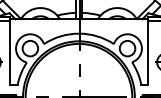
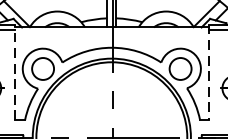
line: (10, 51) -> (14, 73), solid -> dashed
line: (147, 51) -> (208, 73), solid -> dashed

